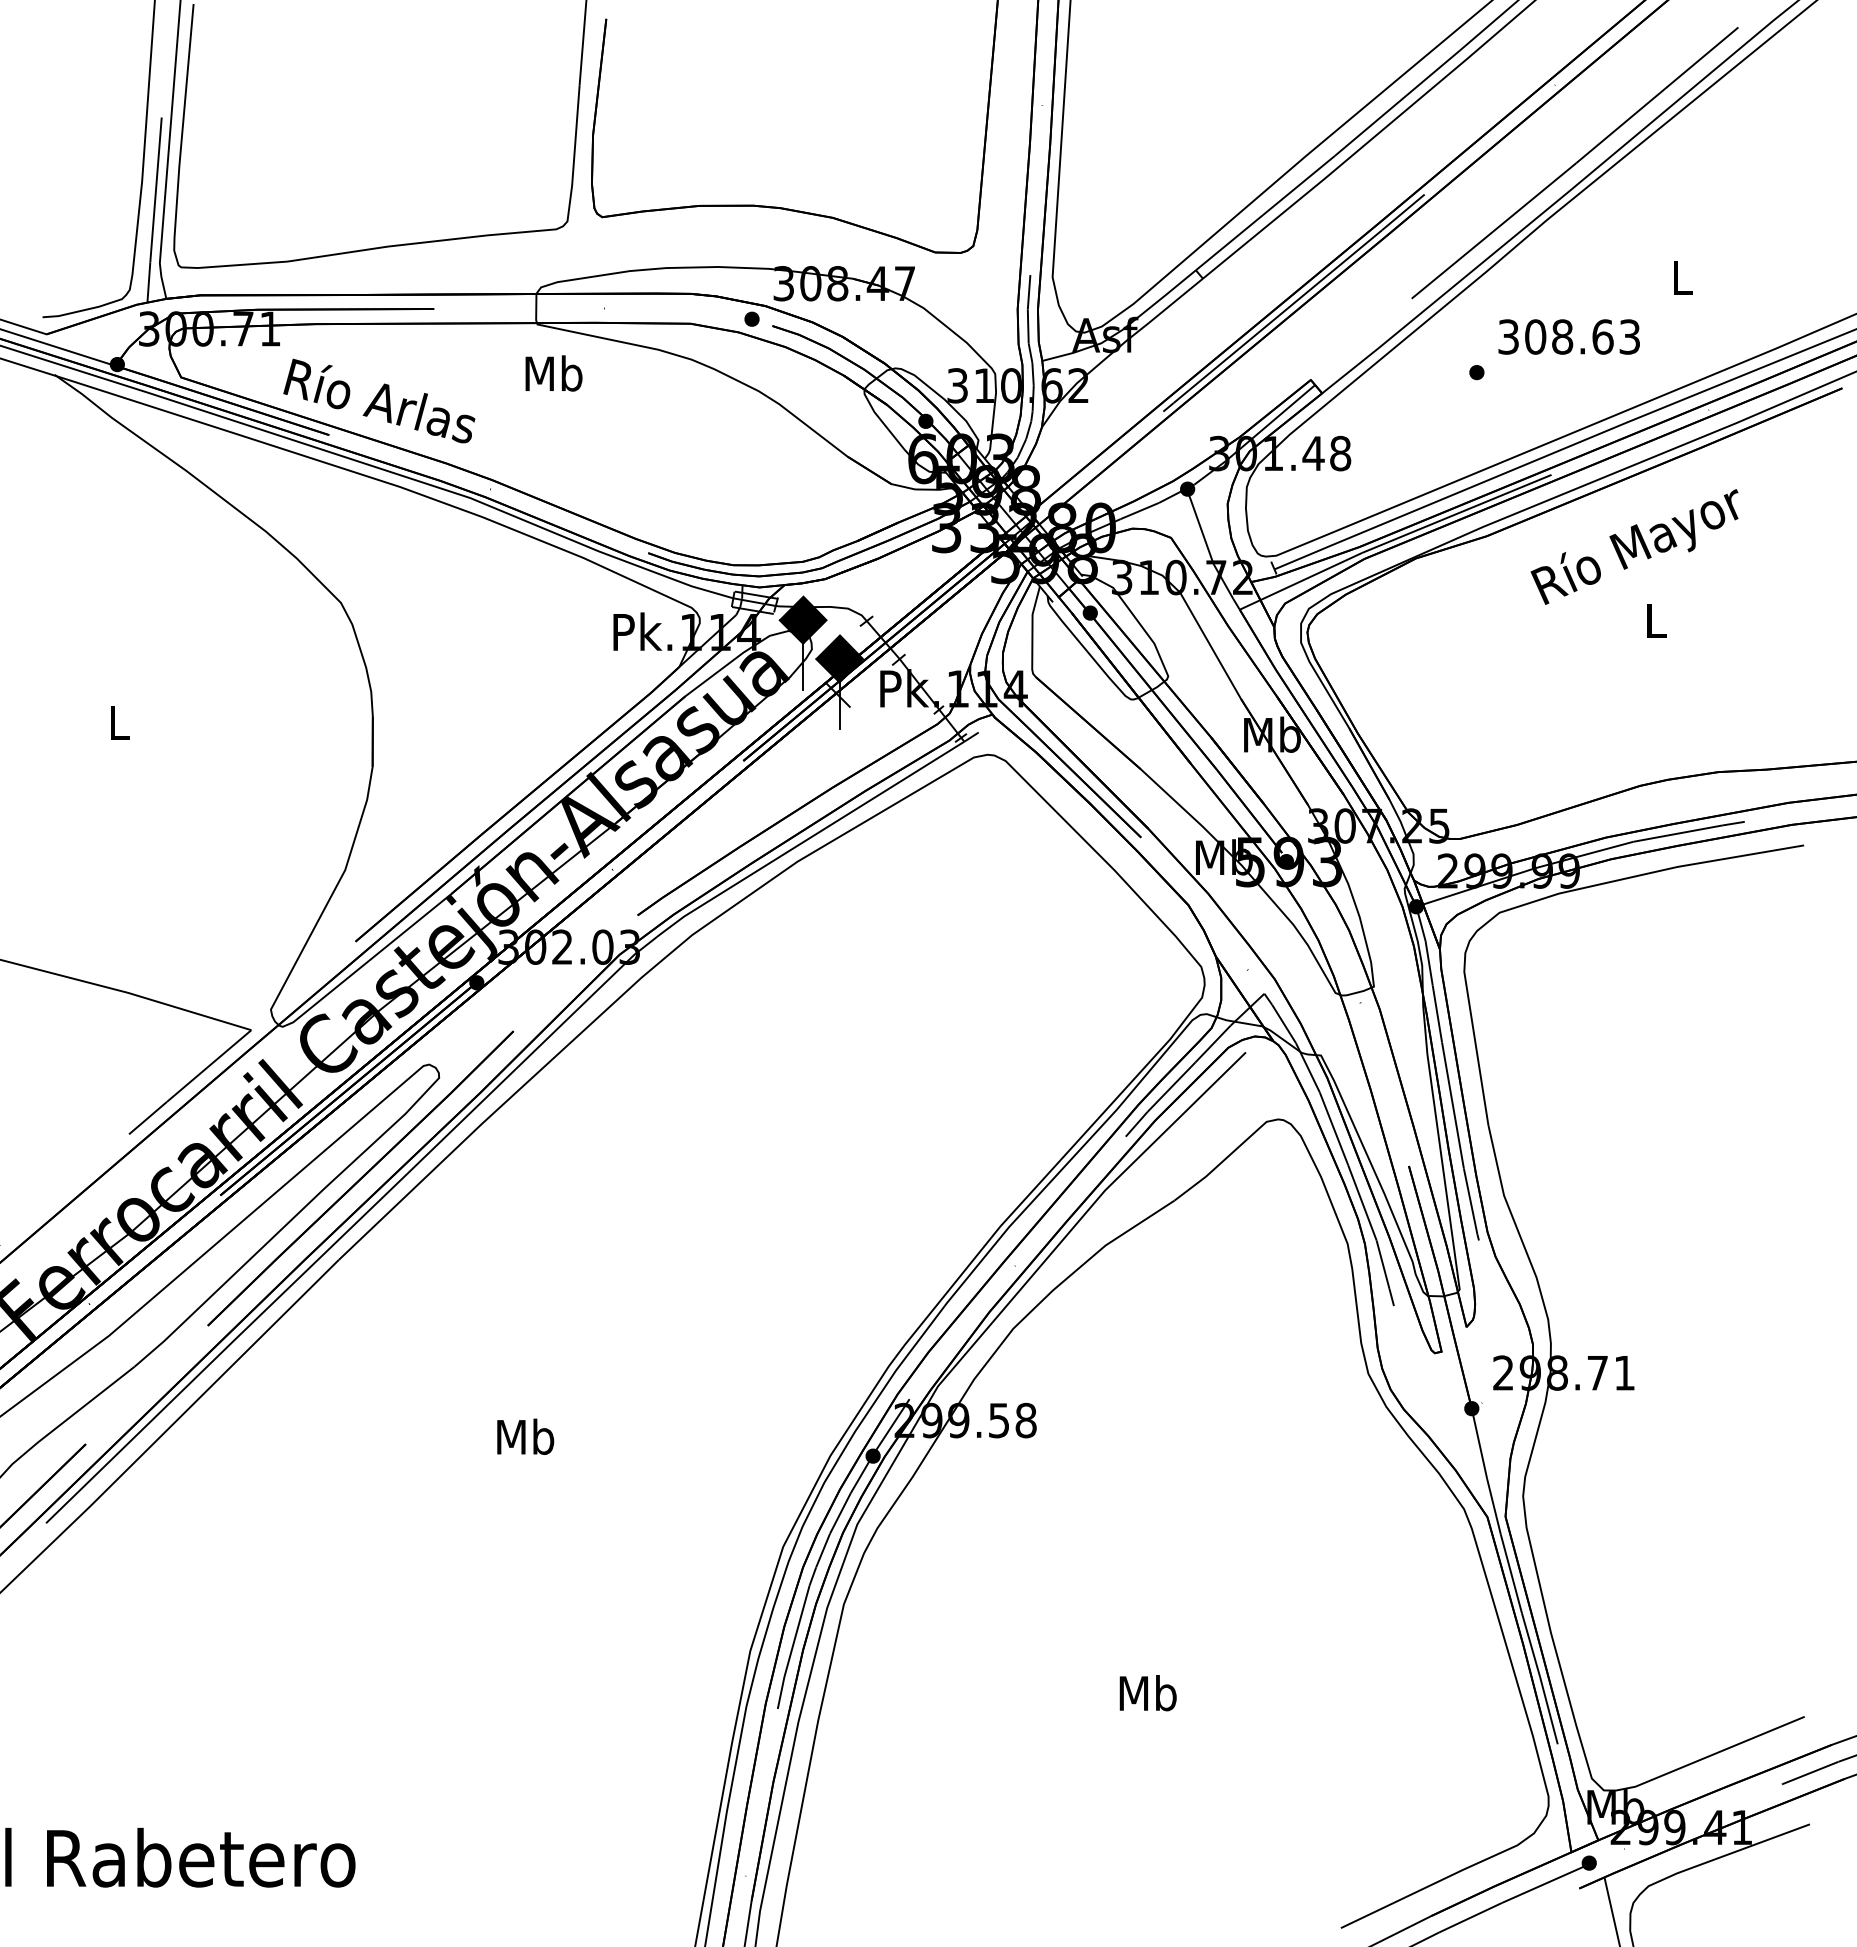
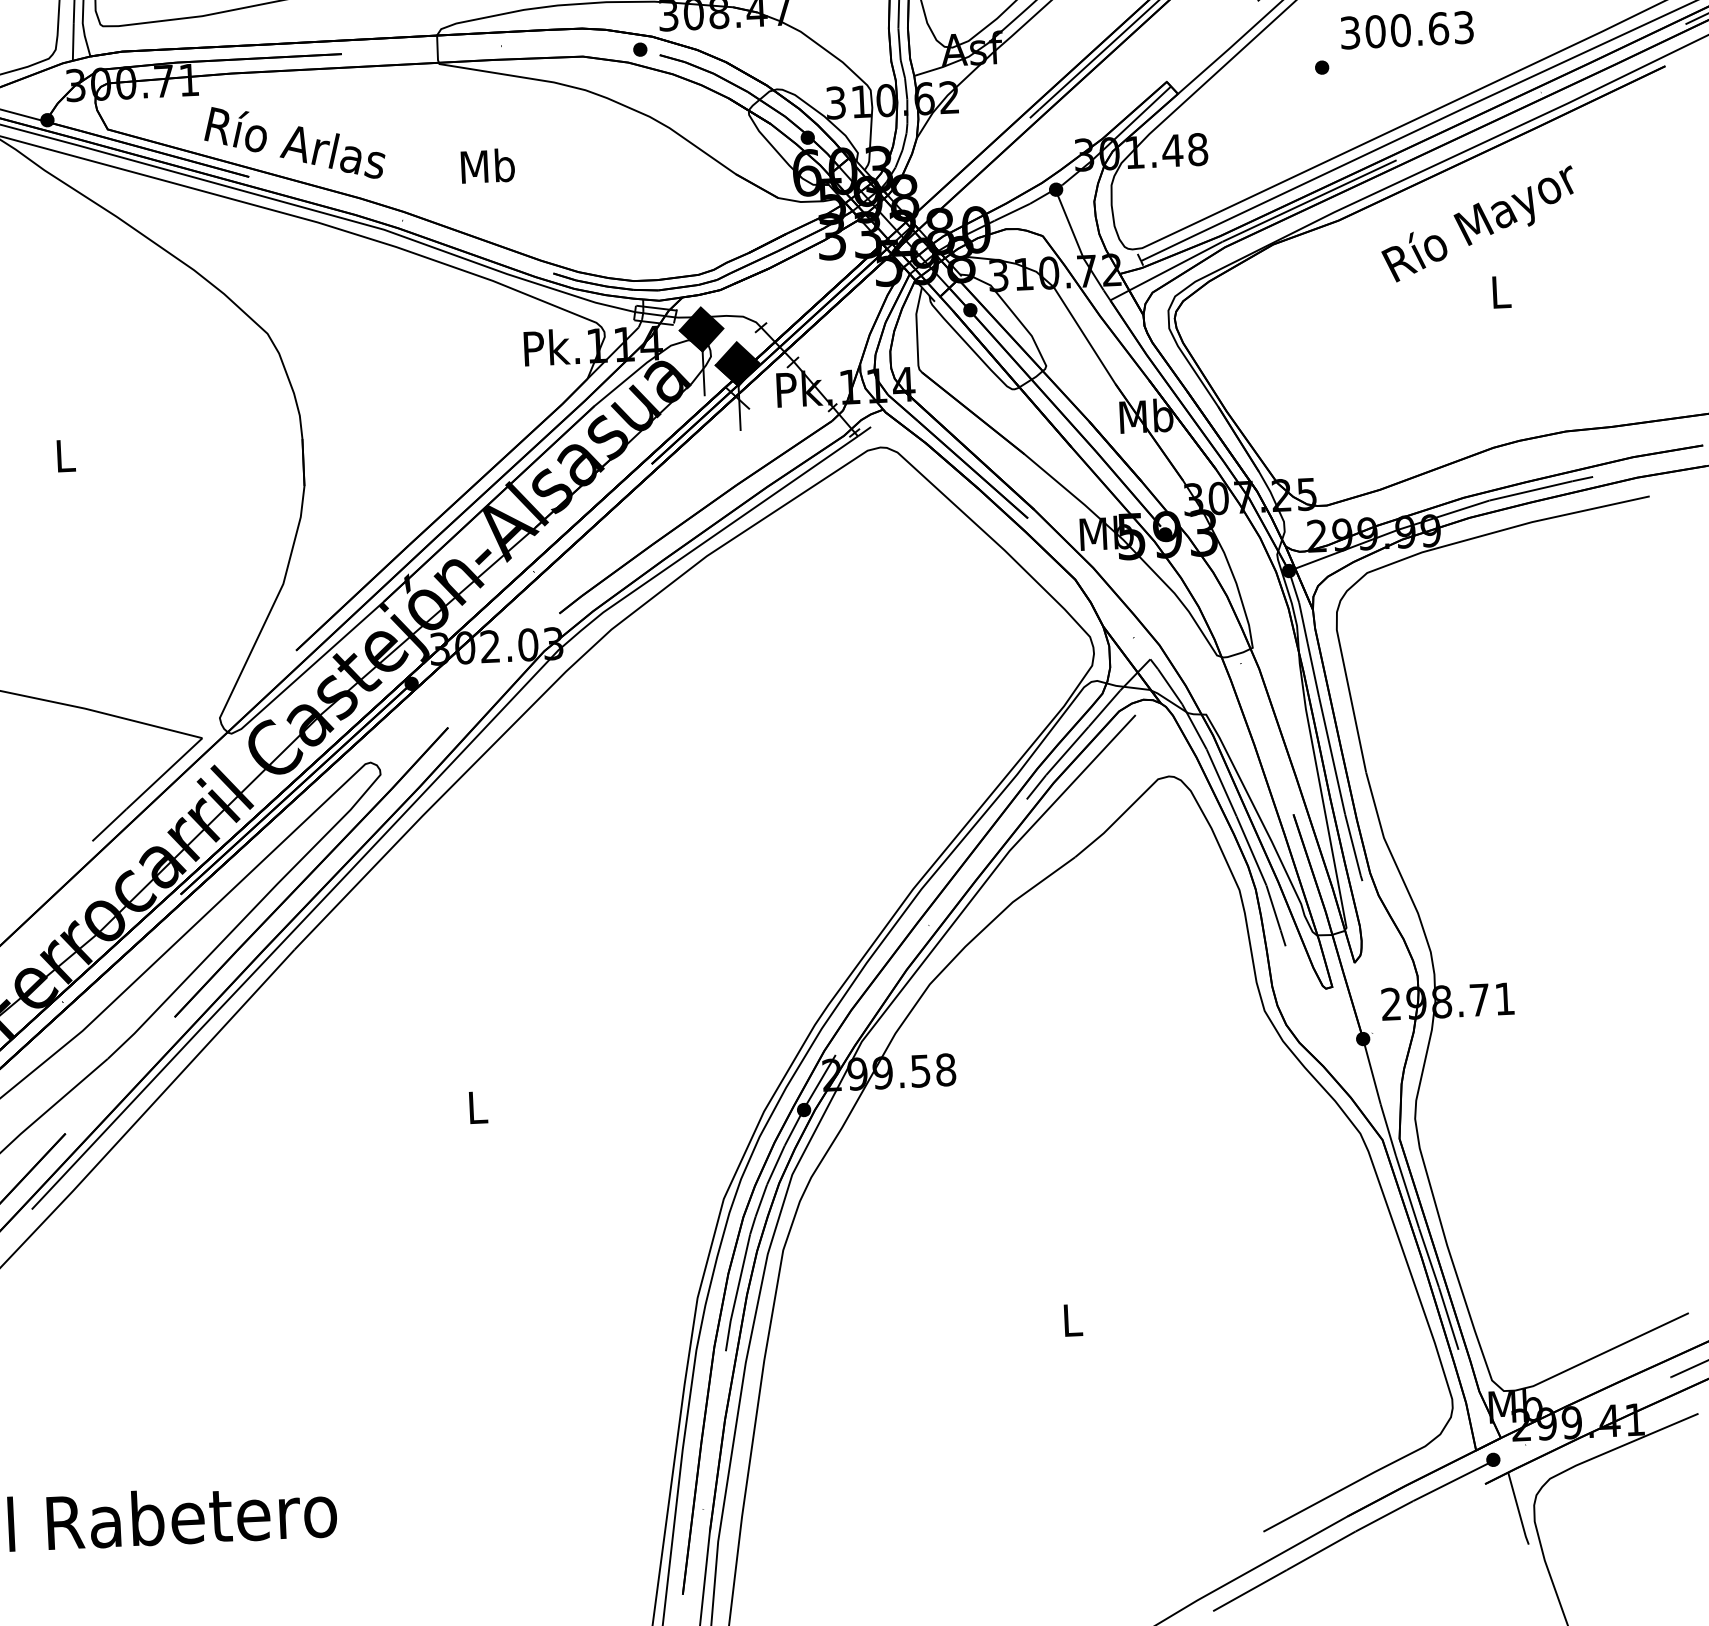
text: (1562, 336) -> (1400, 30), 308.63 -> 300.63
text: (553, 373) -> (487, 166), moved
text: (525, 1436) -> (477, 1106), Mb -> L
text: (1147, 1693) -> (1071, 1320), Mb -> L

